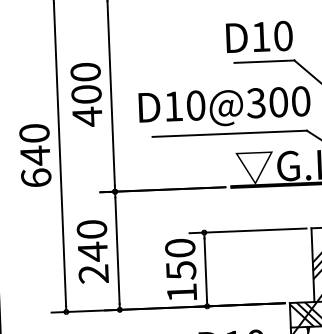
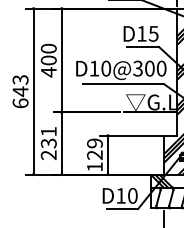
text: (282, 35) -> (153, 33), D10 -> D15
text: (34, 132) -> (20, 79), 640 -> 643
text: (91, 240) -> (48, 137), 240 -> 231
text: (179, 259) -> (94, 149), 150 -> 129

